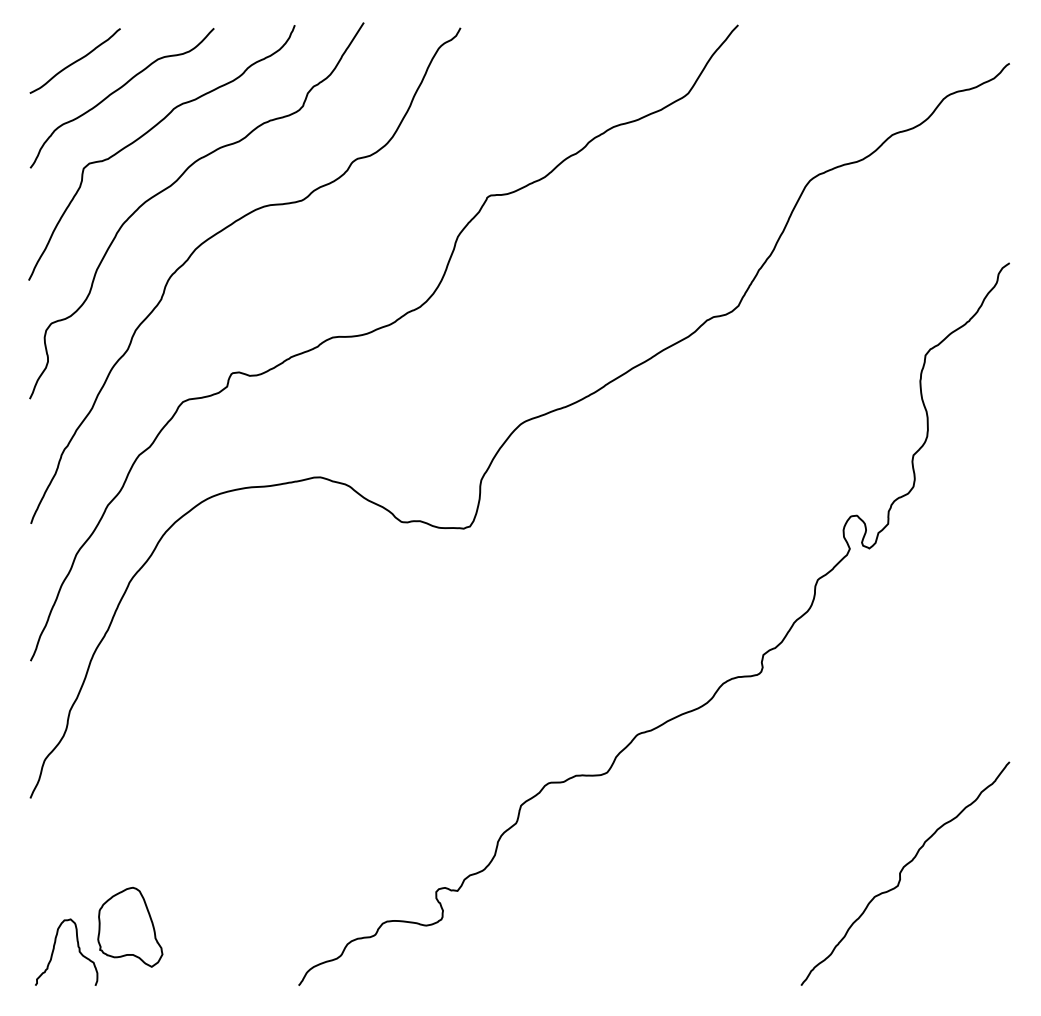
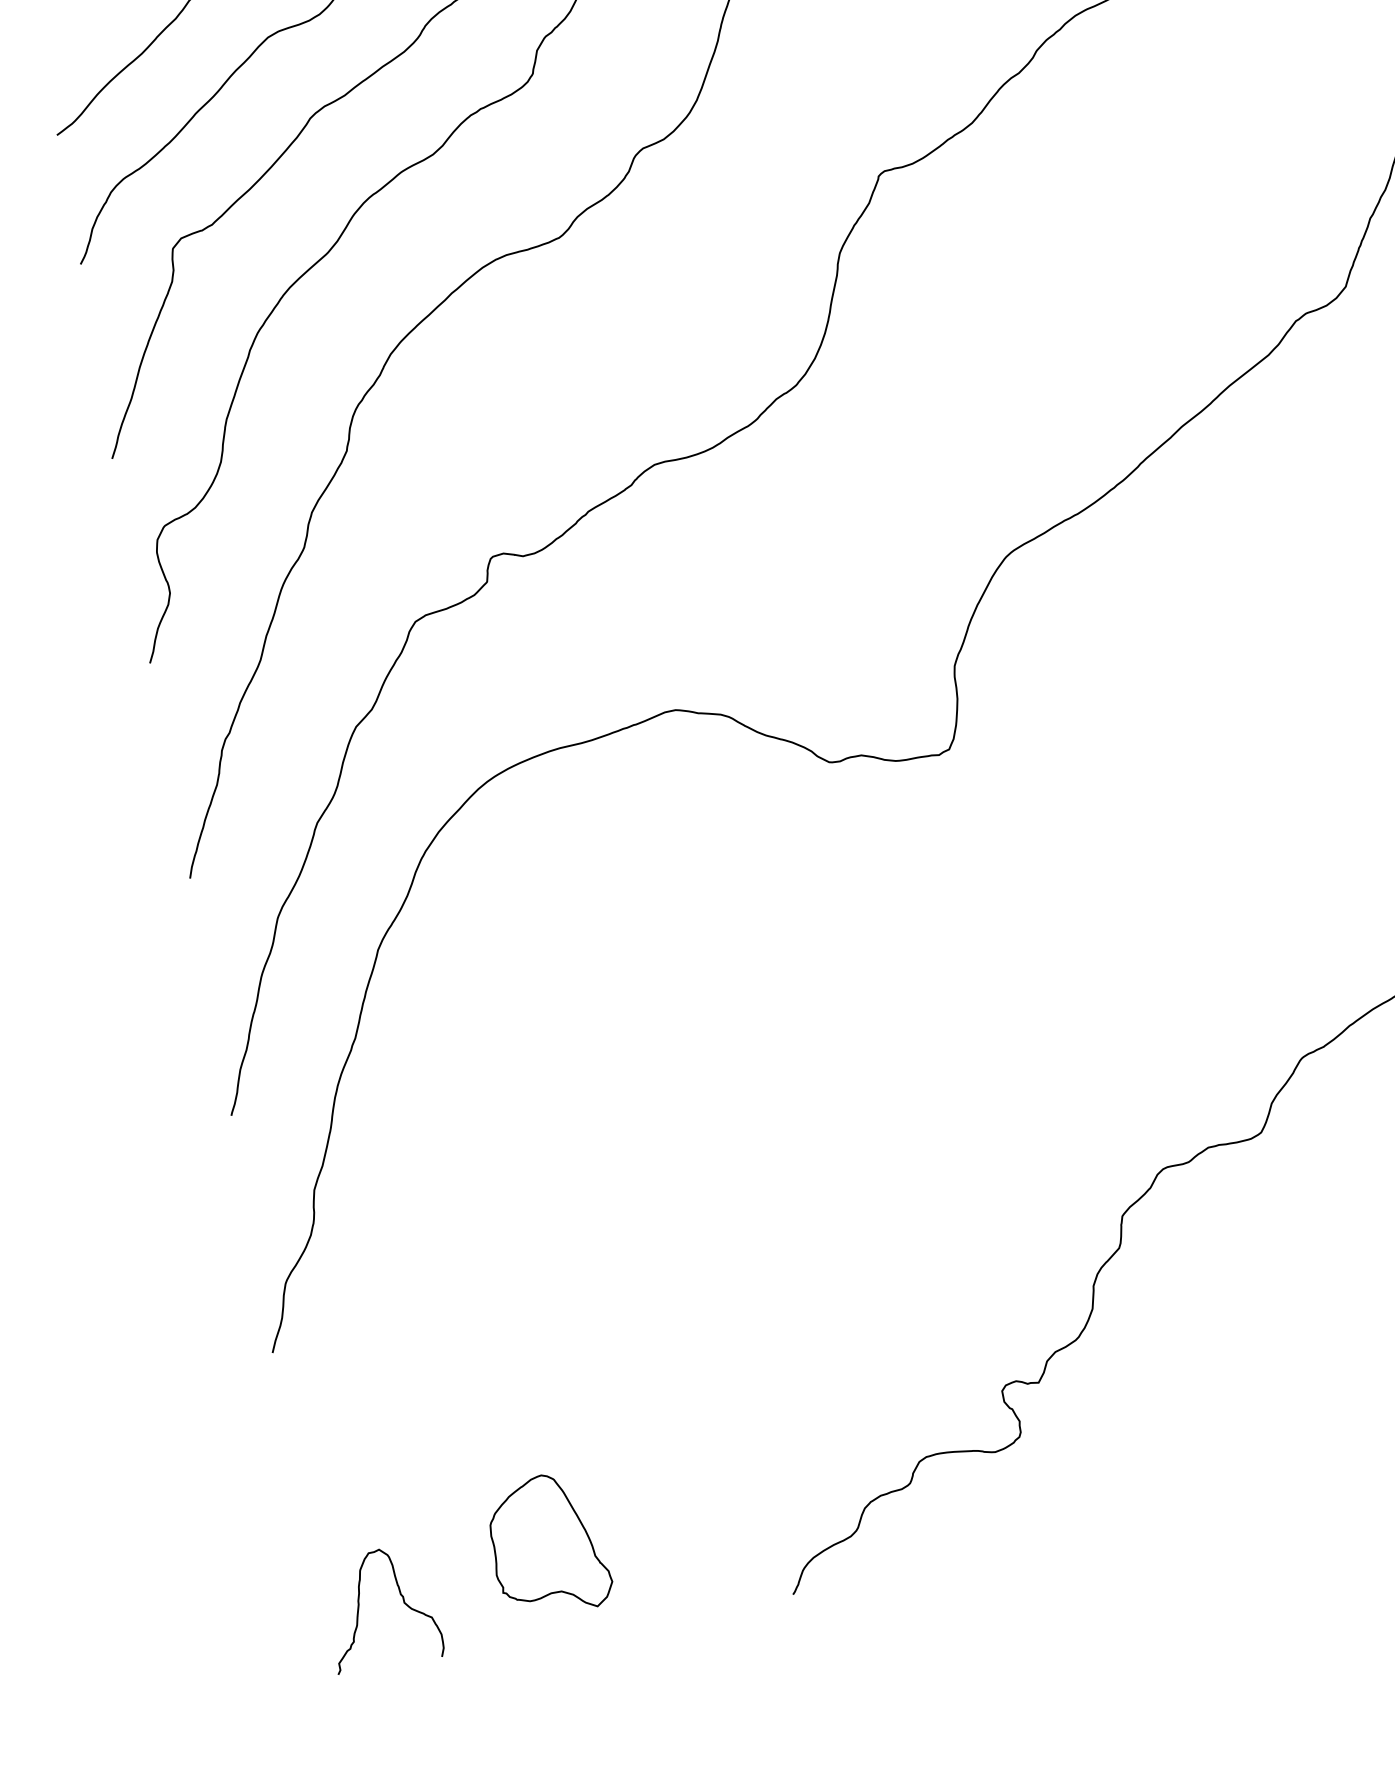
part: (130, 927) -> (548, 1544), moved

